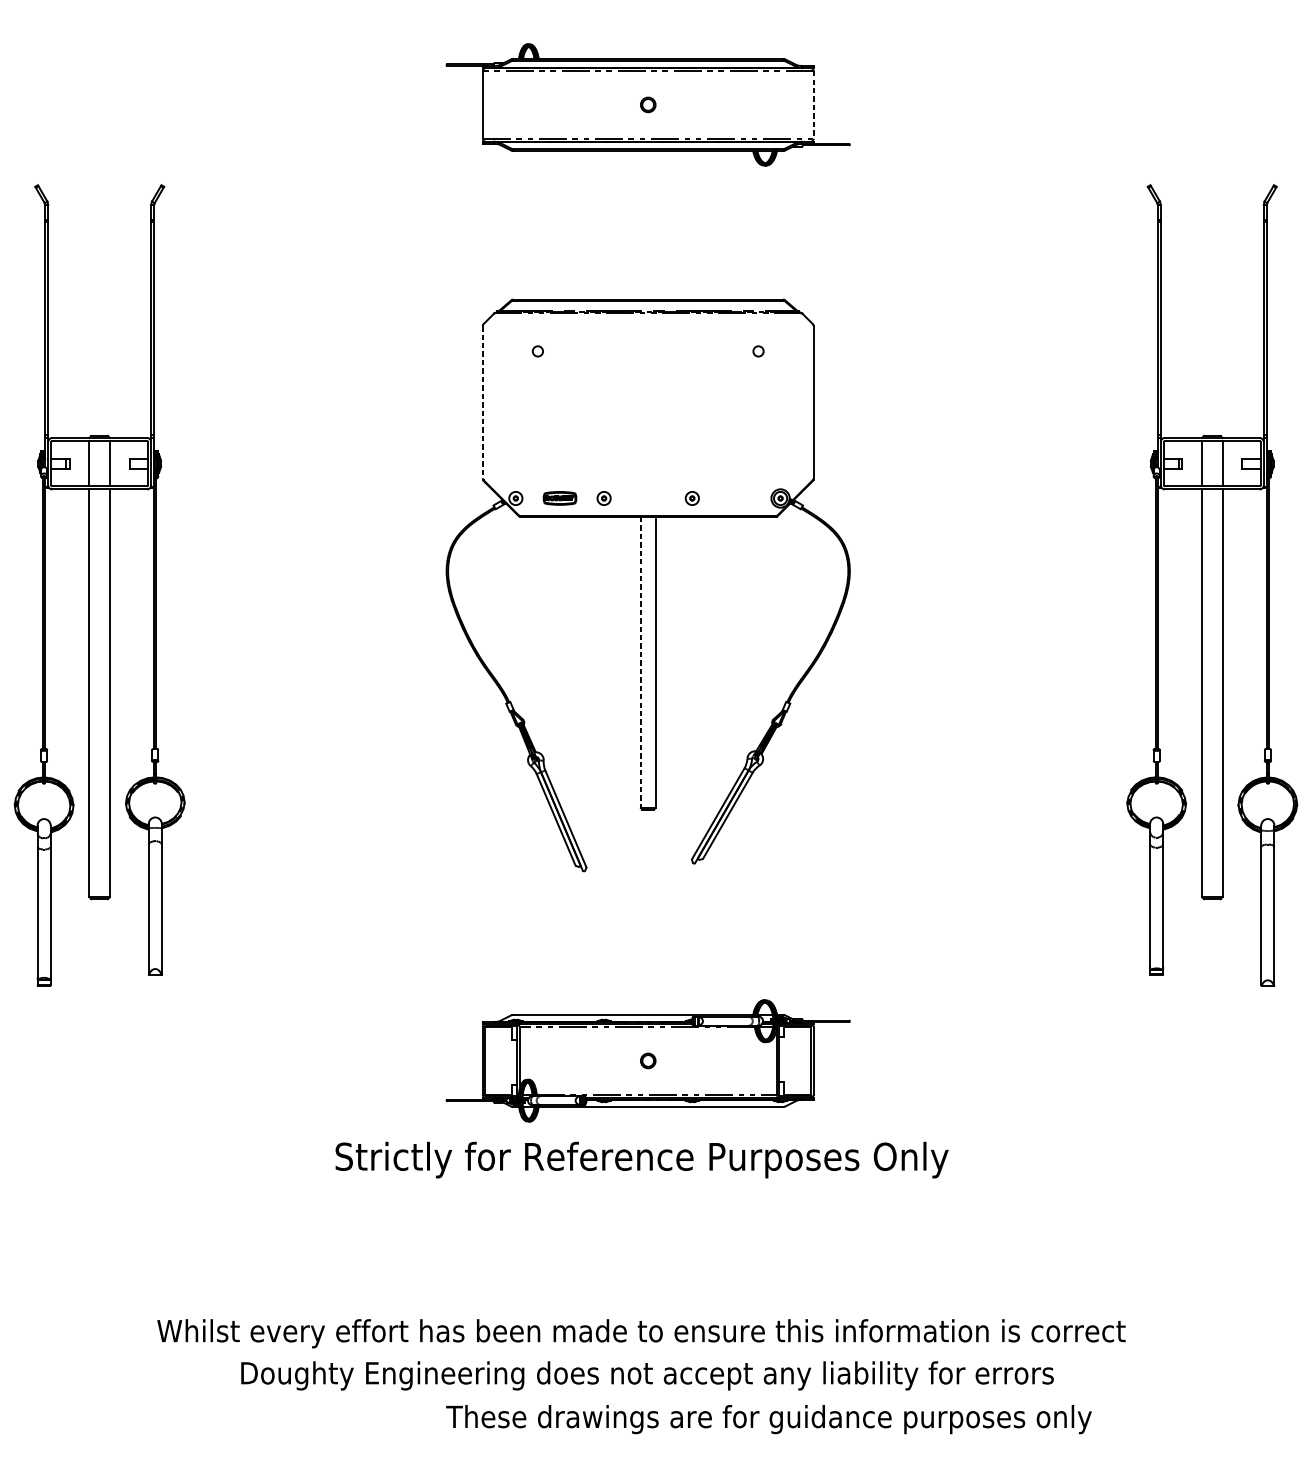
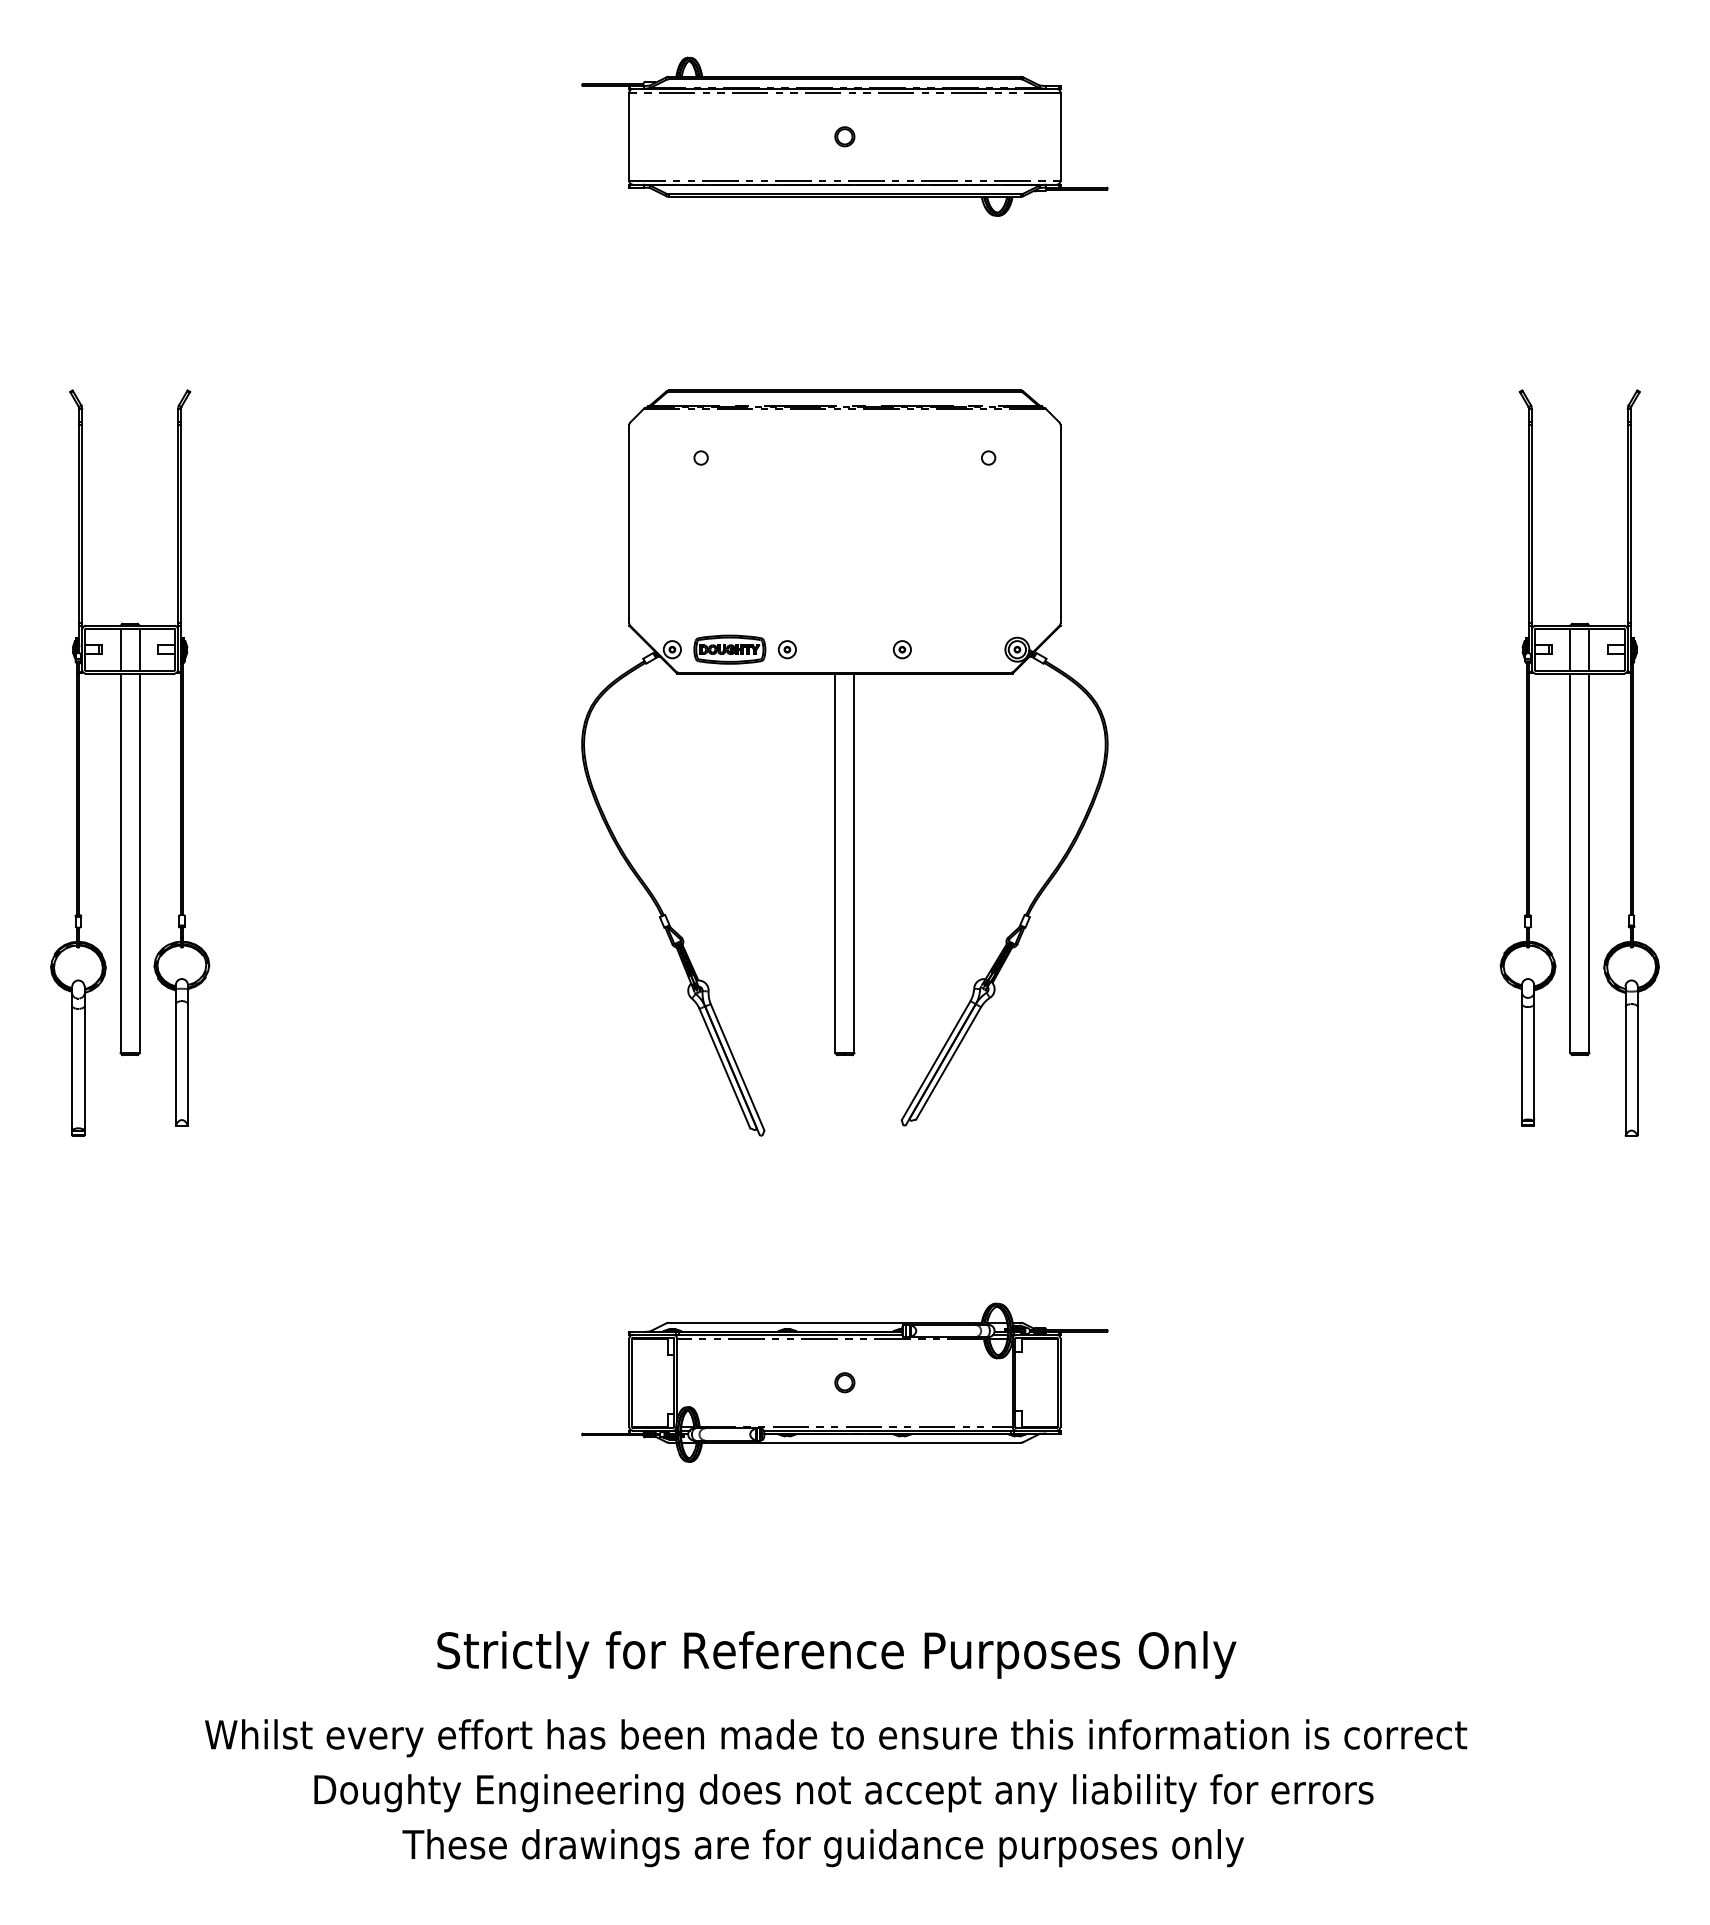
line: (813, 105) -> (1060, 137), dashed -> solid
line: (482, 402) -> (629, 524), dashed -> solid
part: (559, 498) -> (729, 649), size x1.67
part: (100, 585) -> (130, 762), size x0.71
part: (1211, 585) -> (1579, 762), size x0.71
line: (641, 662) -> (835, 863), dashed -> solid
text: (641, 1159) -> (836, 1654), moved
text: (768, 1419) -> (822, 1848), moved

